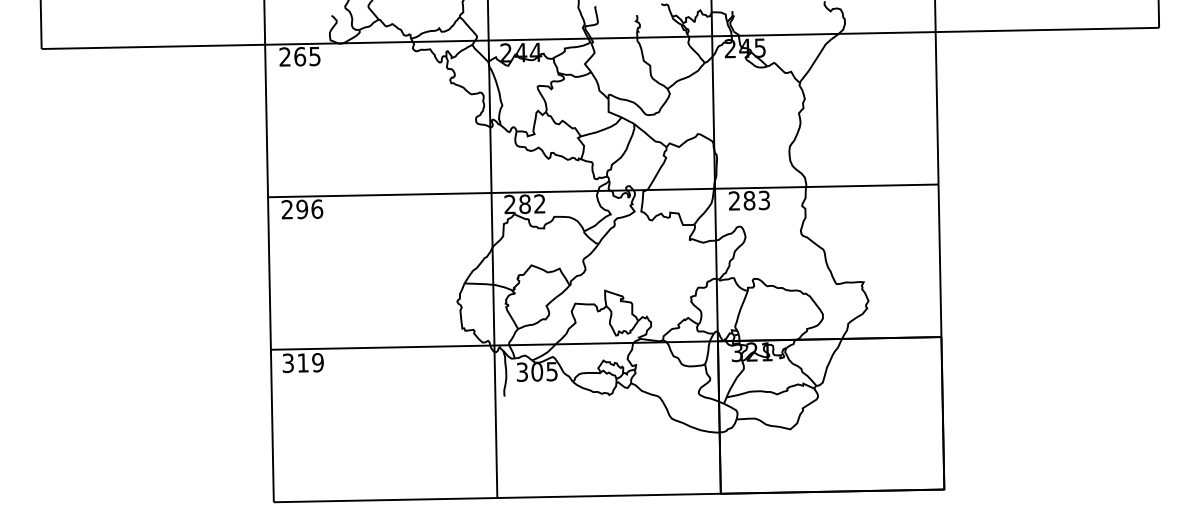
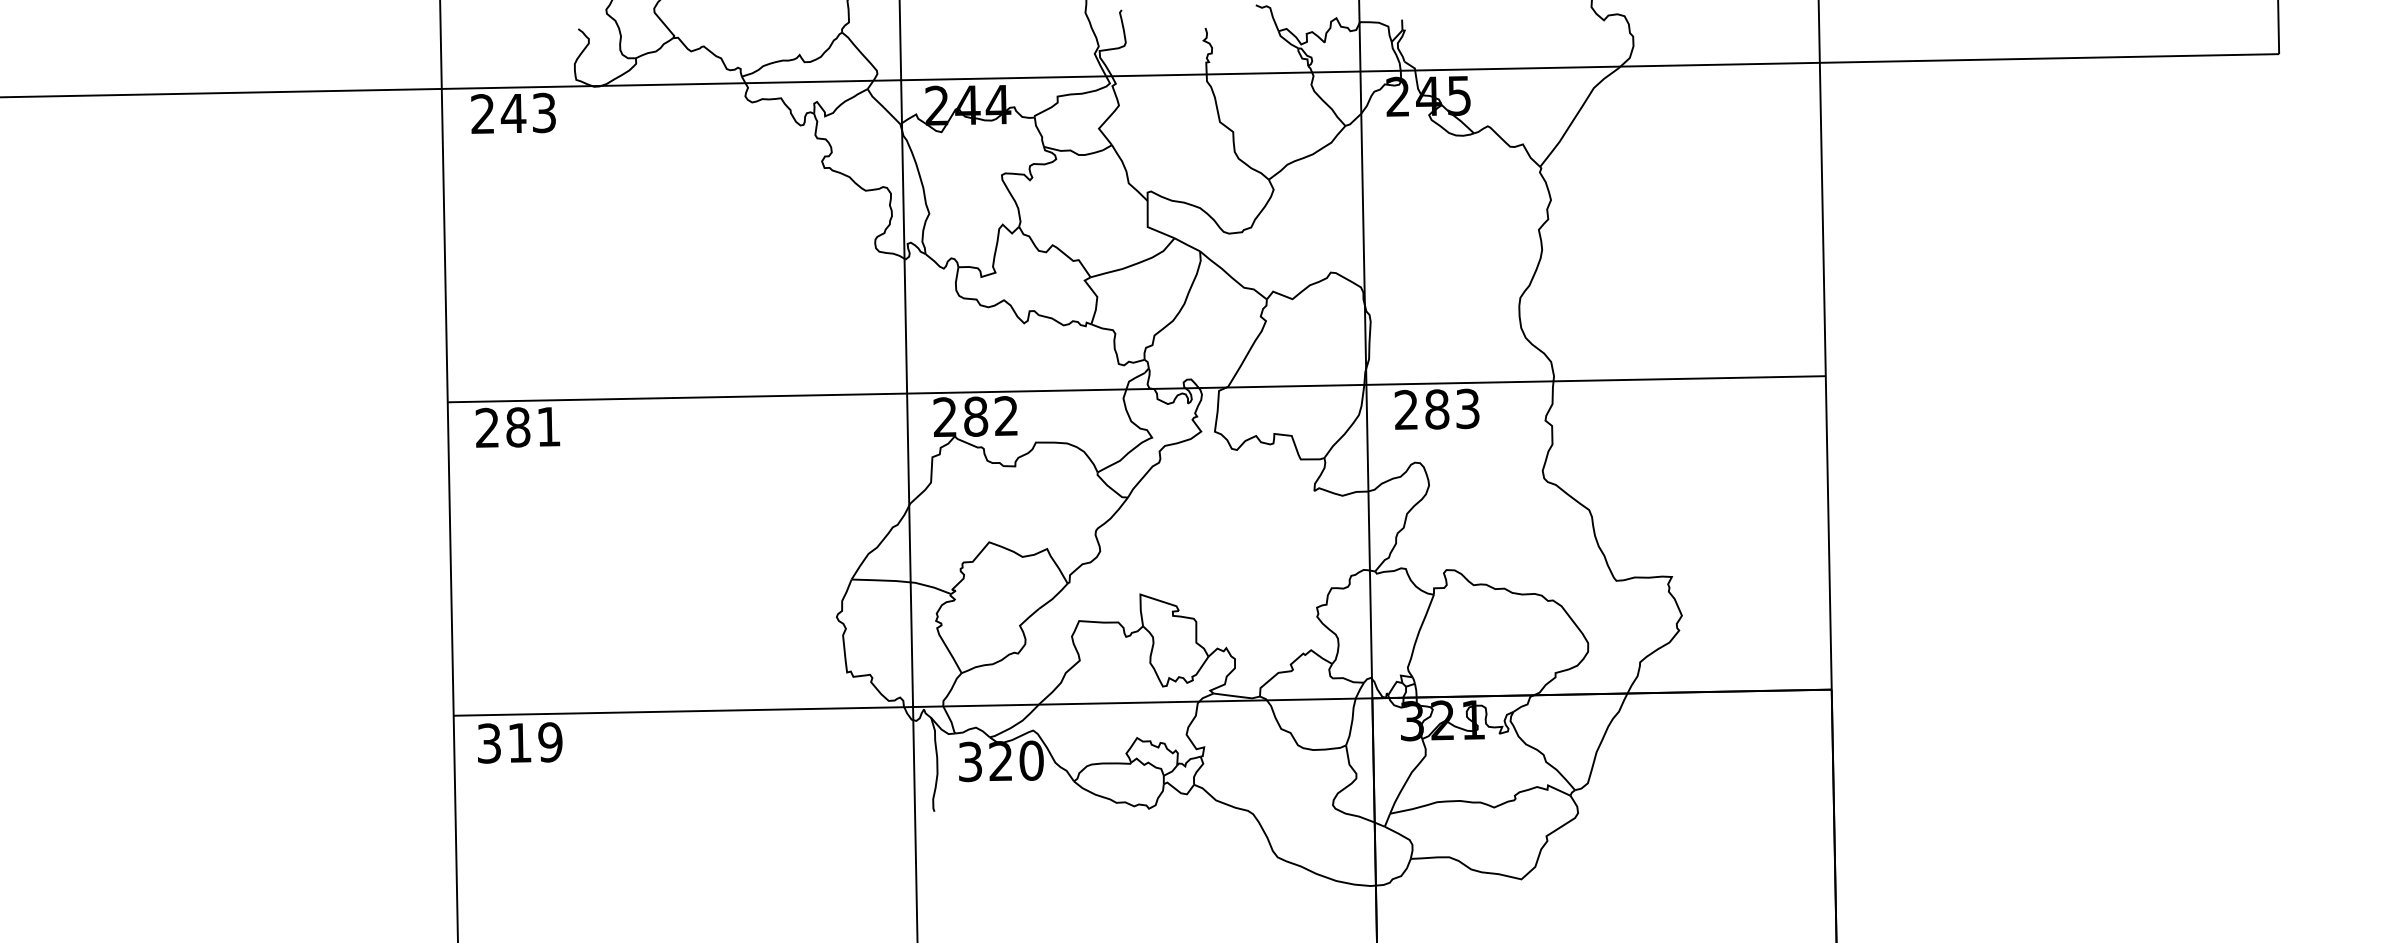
text: (306, 56) -> (526, 113), 265 -> 243
text: (309, 209) -> (532, 427), 296 -> 281
text: (544, 371) -> (1015, 760), 305 -> 320

